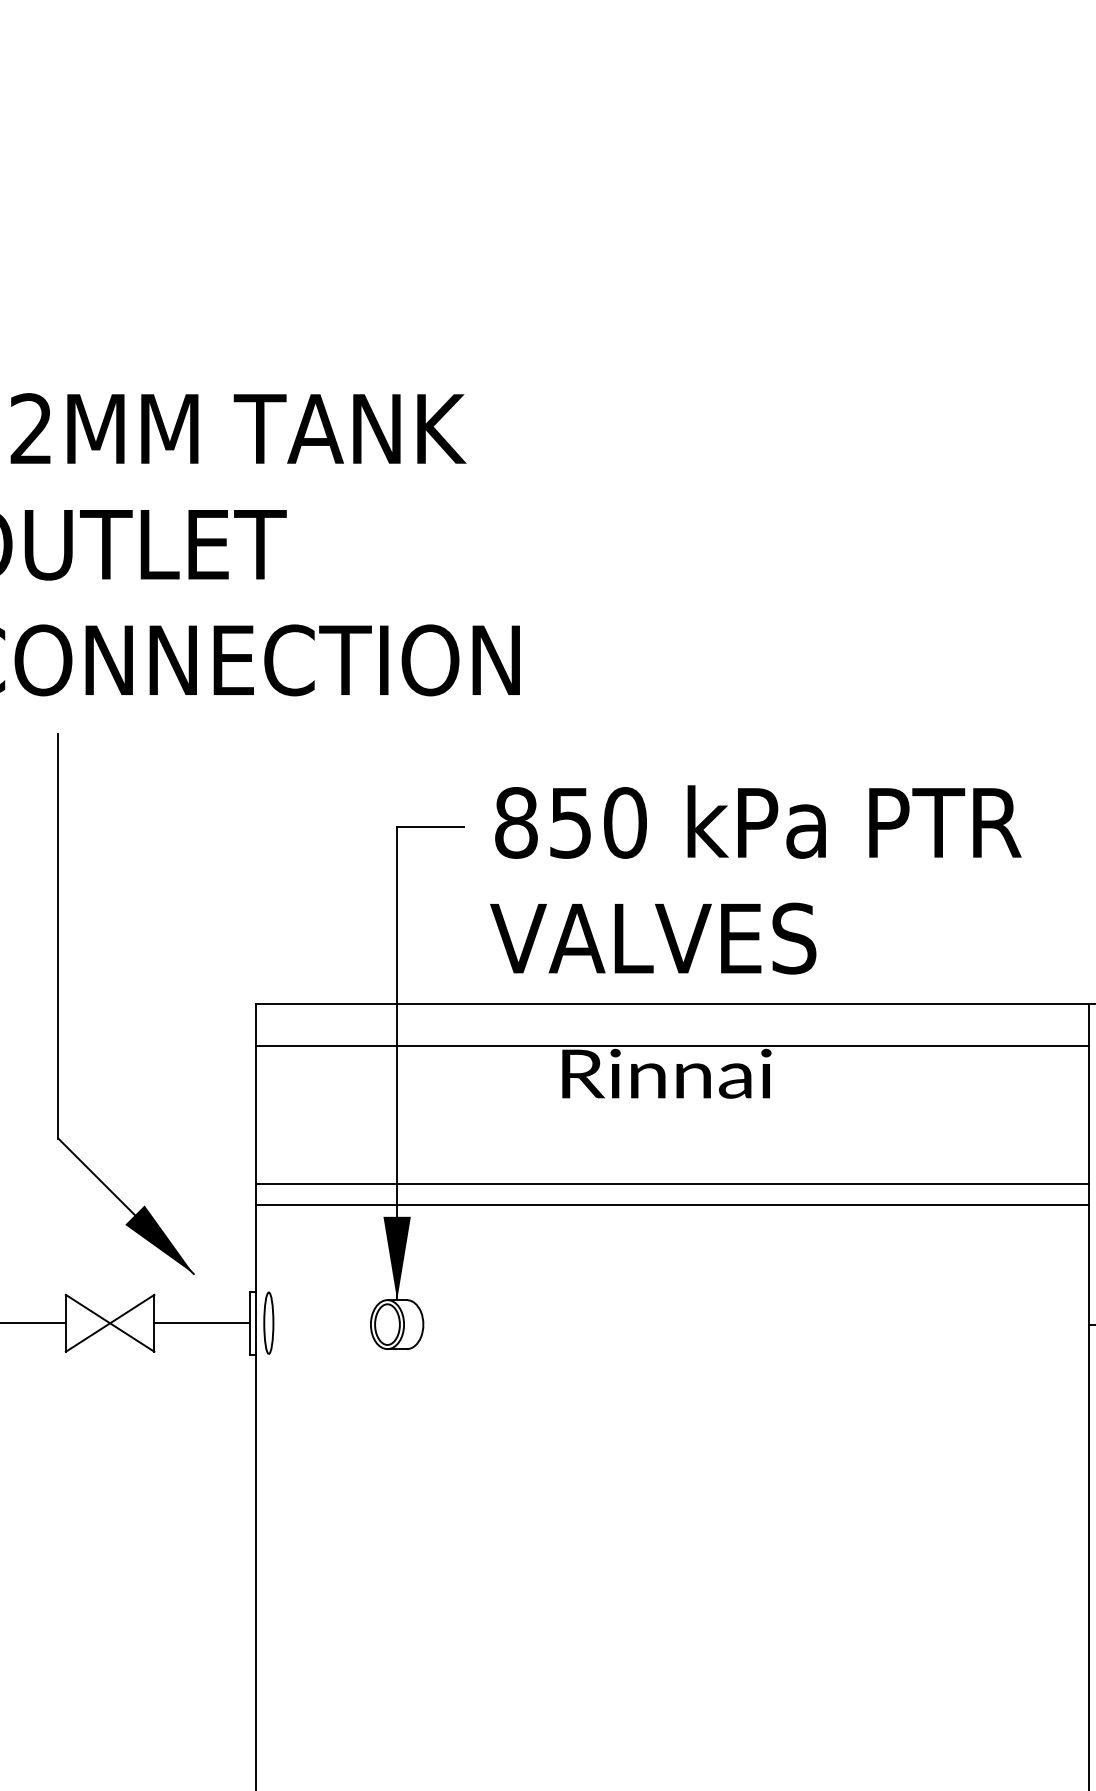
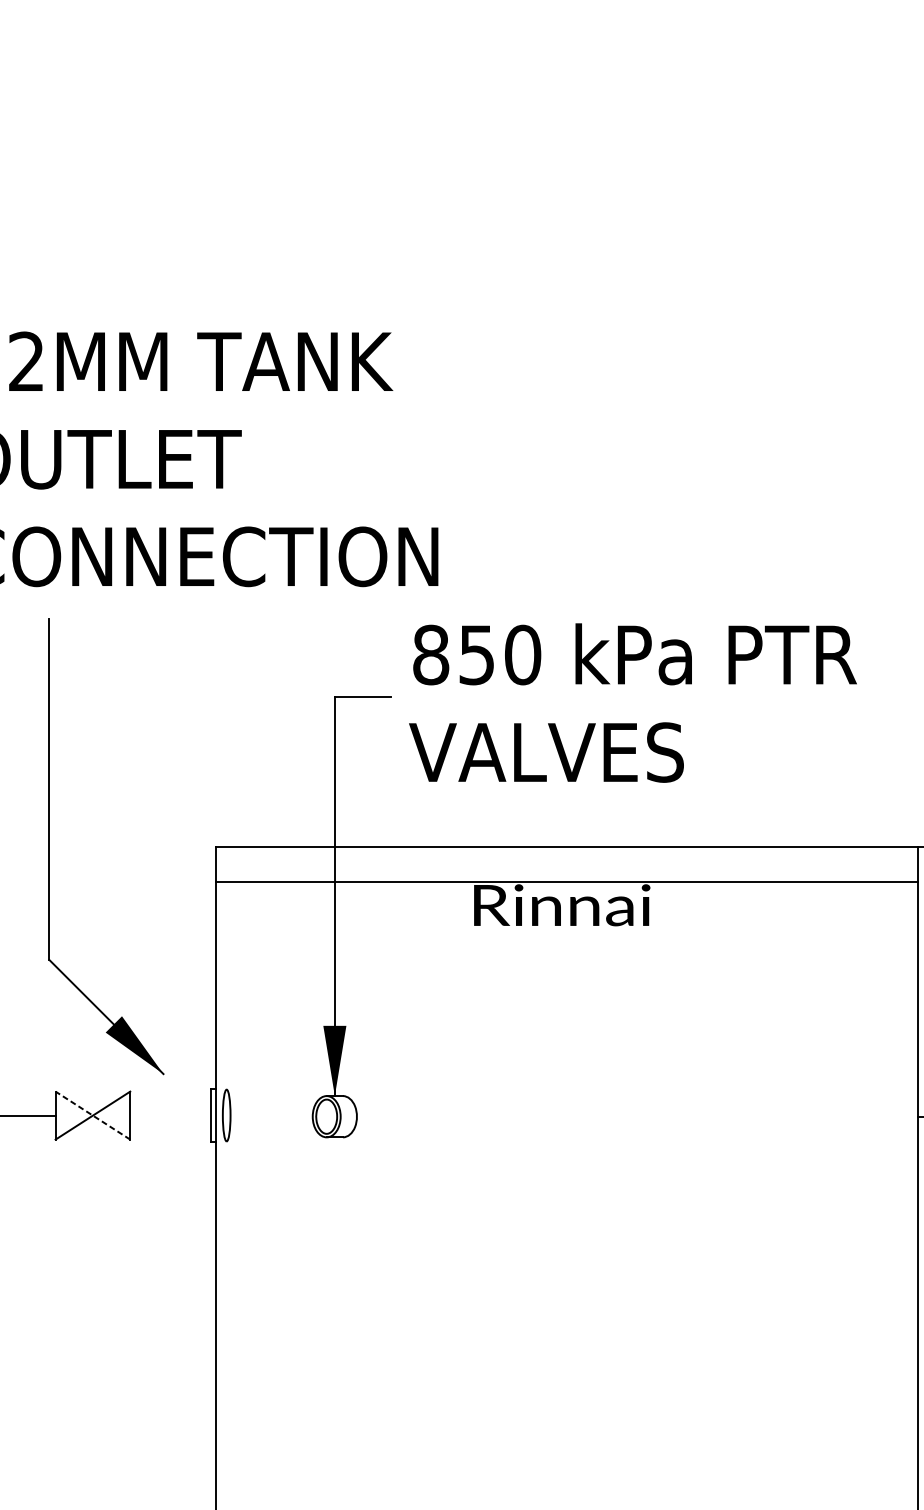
text: (755, 879) -> (632, 702), moved
line: (672, 1183) -> (566, 997), removed
line: (672, 1204) -> (566, 1015), removed
line: (110, 1323) -> (93, 1115), solid -> dashed
line: (201, 1323) -> (169, 1115), removed

